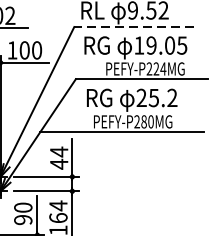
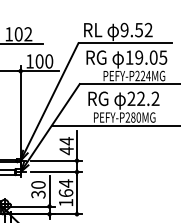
line: (134, 27) -> (125, 43), dashed -> solid
text: (154, 97) -> (141, 98), 25.2 -> 22.2
text: (23, 219) -> (38, 194), 90 -> 30

